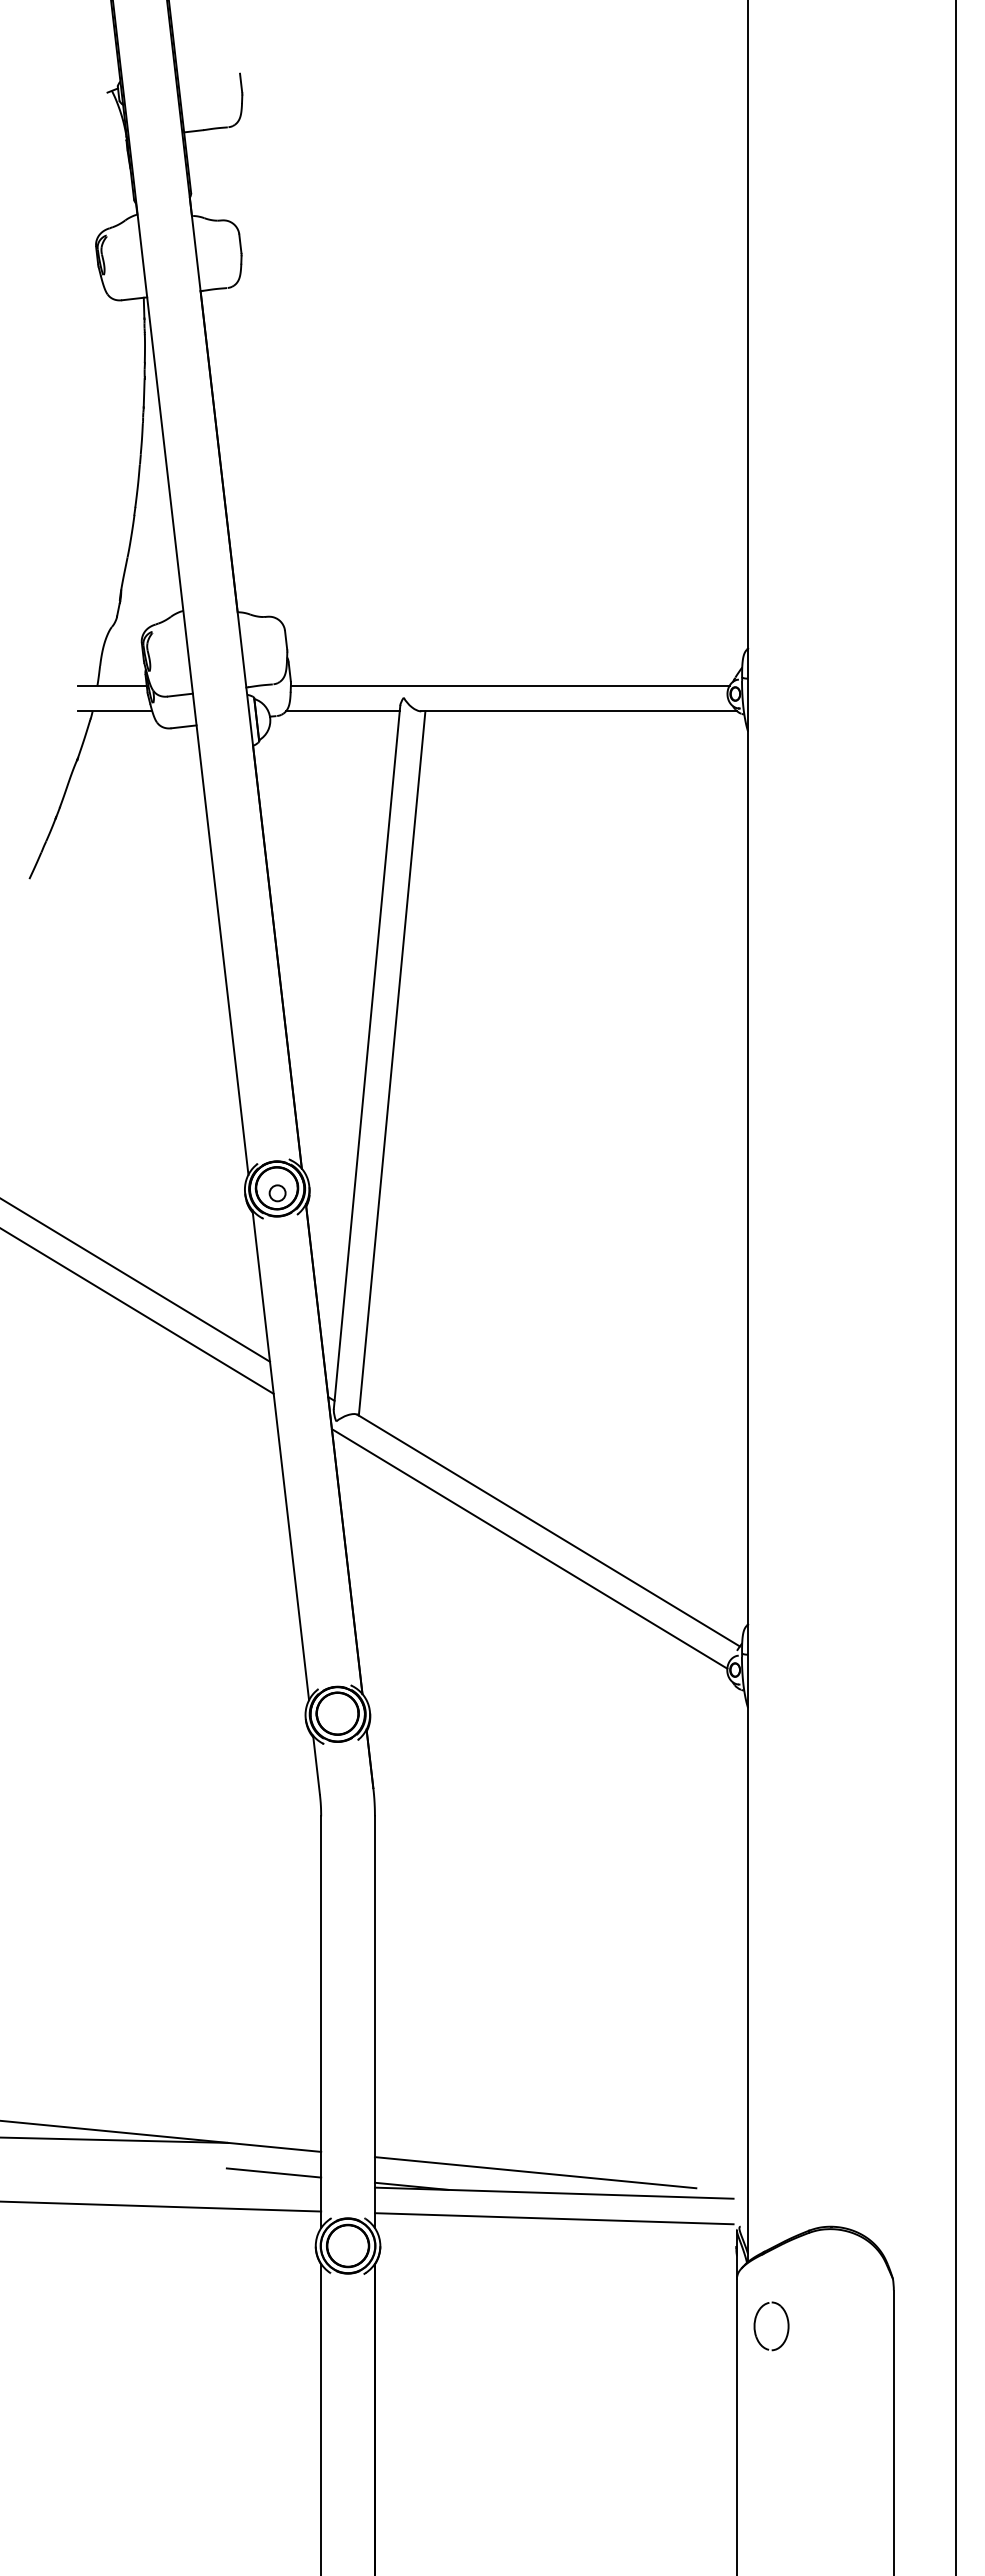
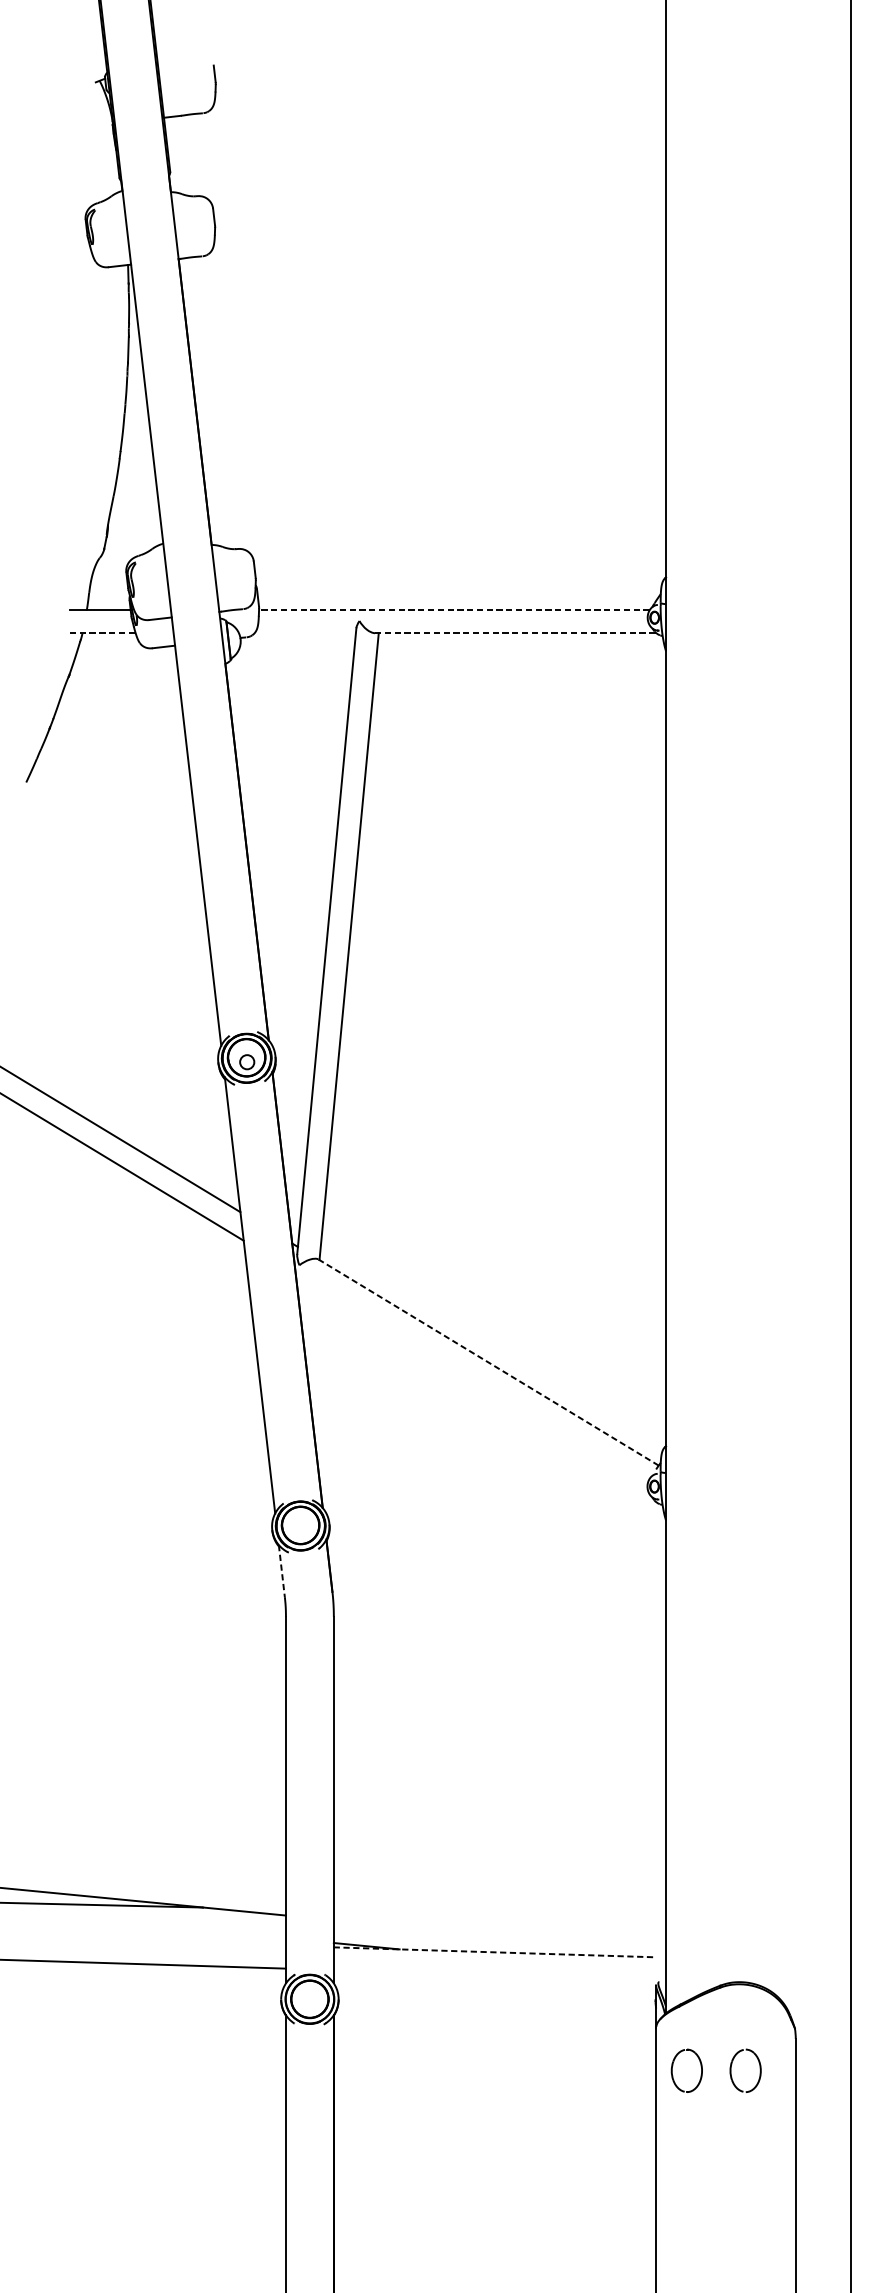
line: (509, 685) -> (453, 610), solid -> dashed
line: (115, 711) -> (102, 633), solid -> dashed
line: (342, 711) -> (304, 633), removed
line: (579, 711) -> (515, 633), solid -> dashed
line: (548, 1530) -> (488, 1362), solid -> dashed
line: (529, 1548) -> (471, 1378), removed
line: (316, 1765) -> (281, 1571), solid -> dashed
line: (273, 2172) -> (243, 1933), removed
line: (535, 2172) -> (476, 1933), removed
line: (553, 2193) -> (492, 1952), solid -> dashed
line: (553, 2218) -> (492, 1974), removed
part: (821, 2326) -> (731, 2070), added

